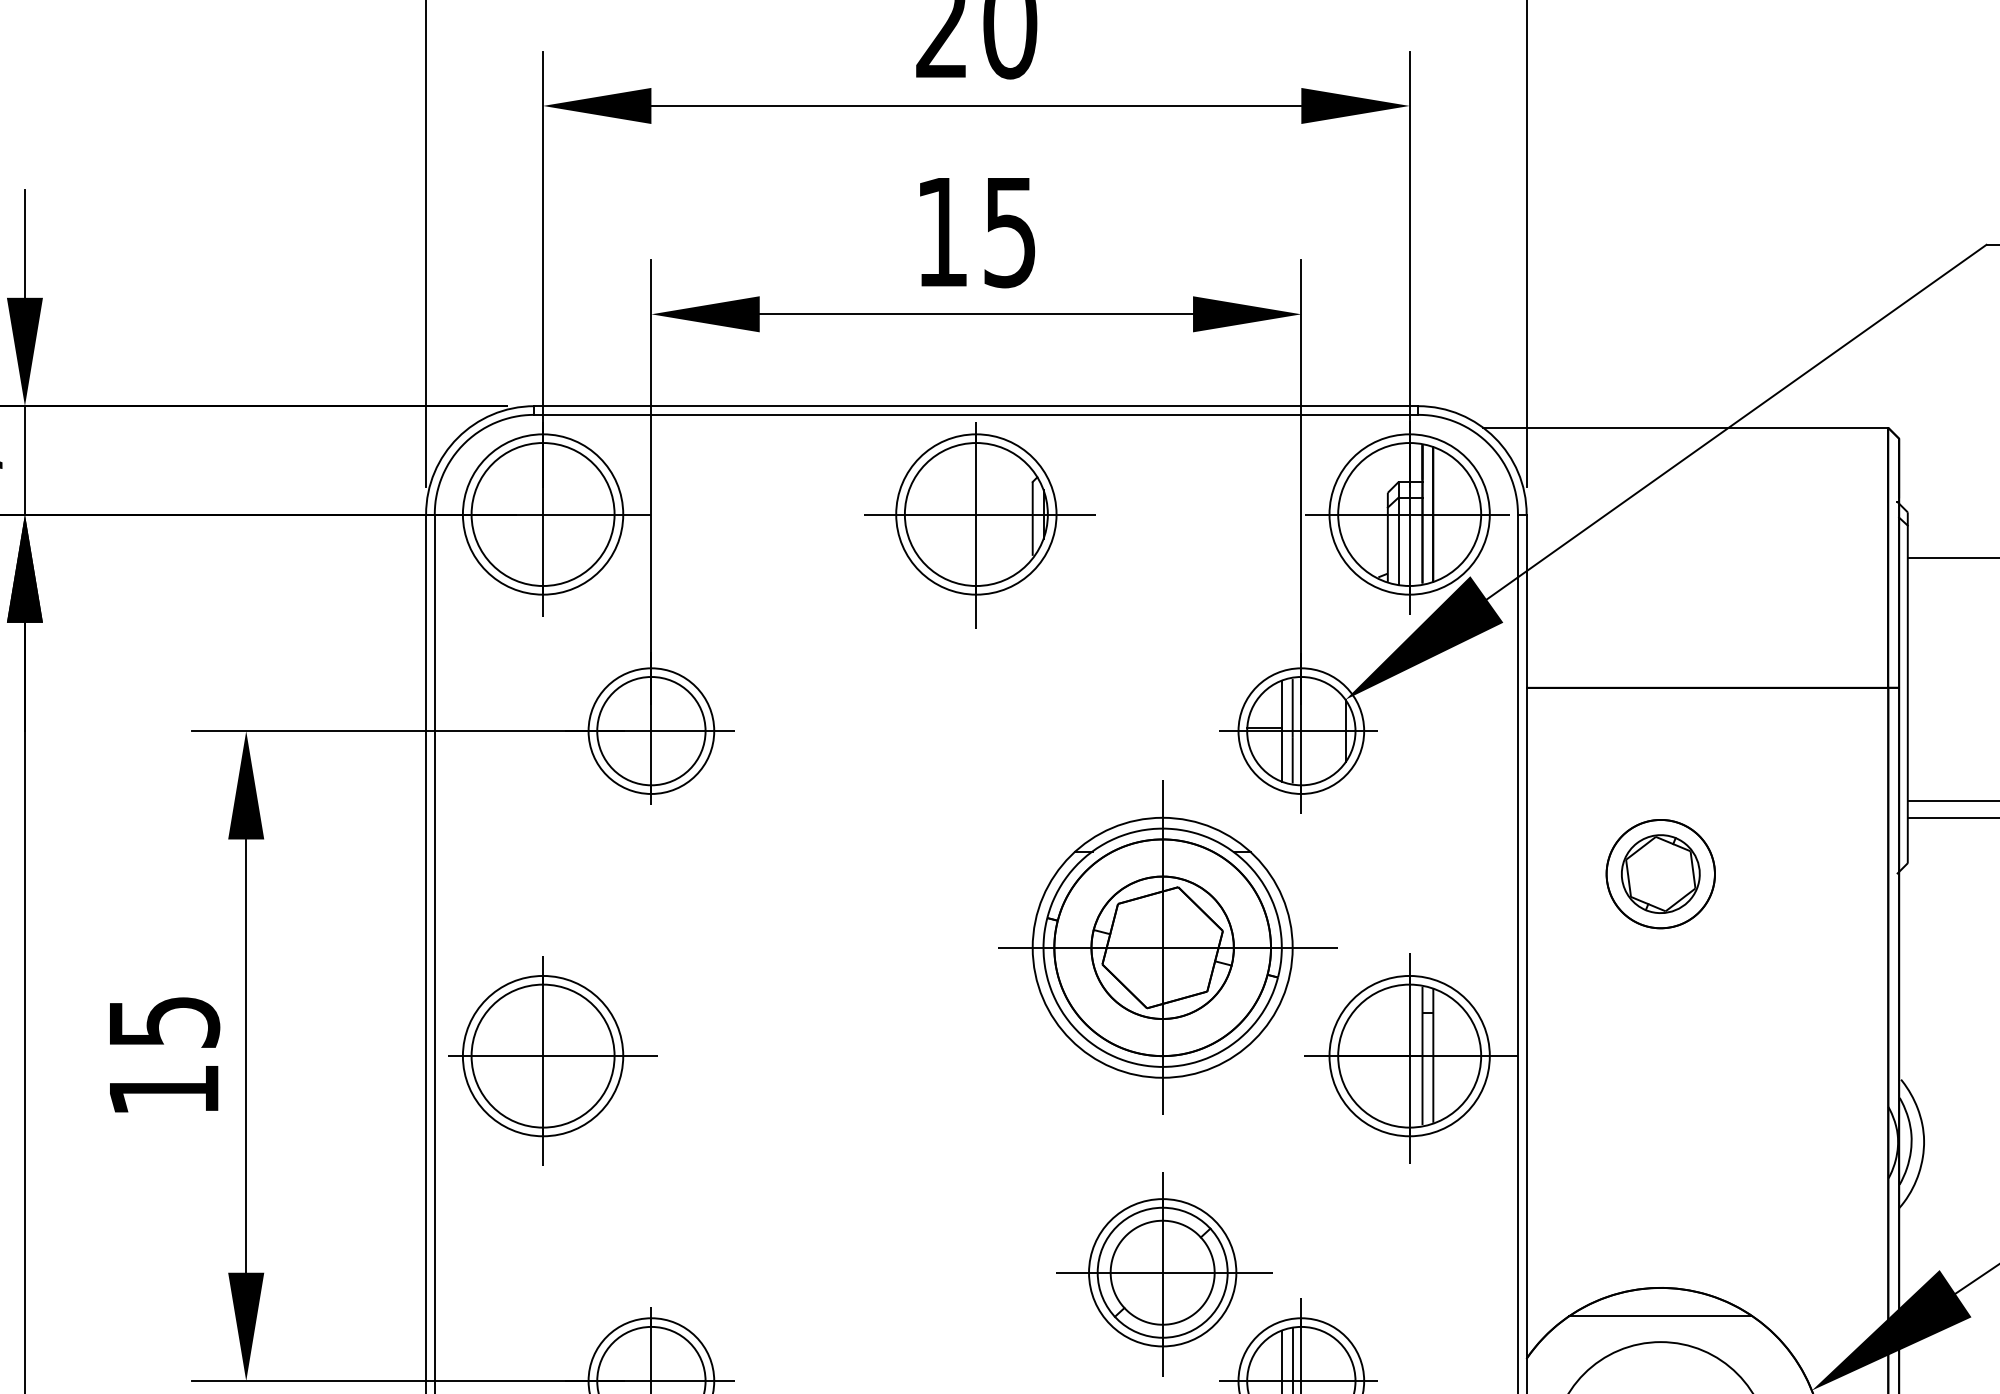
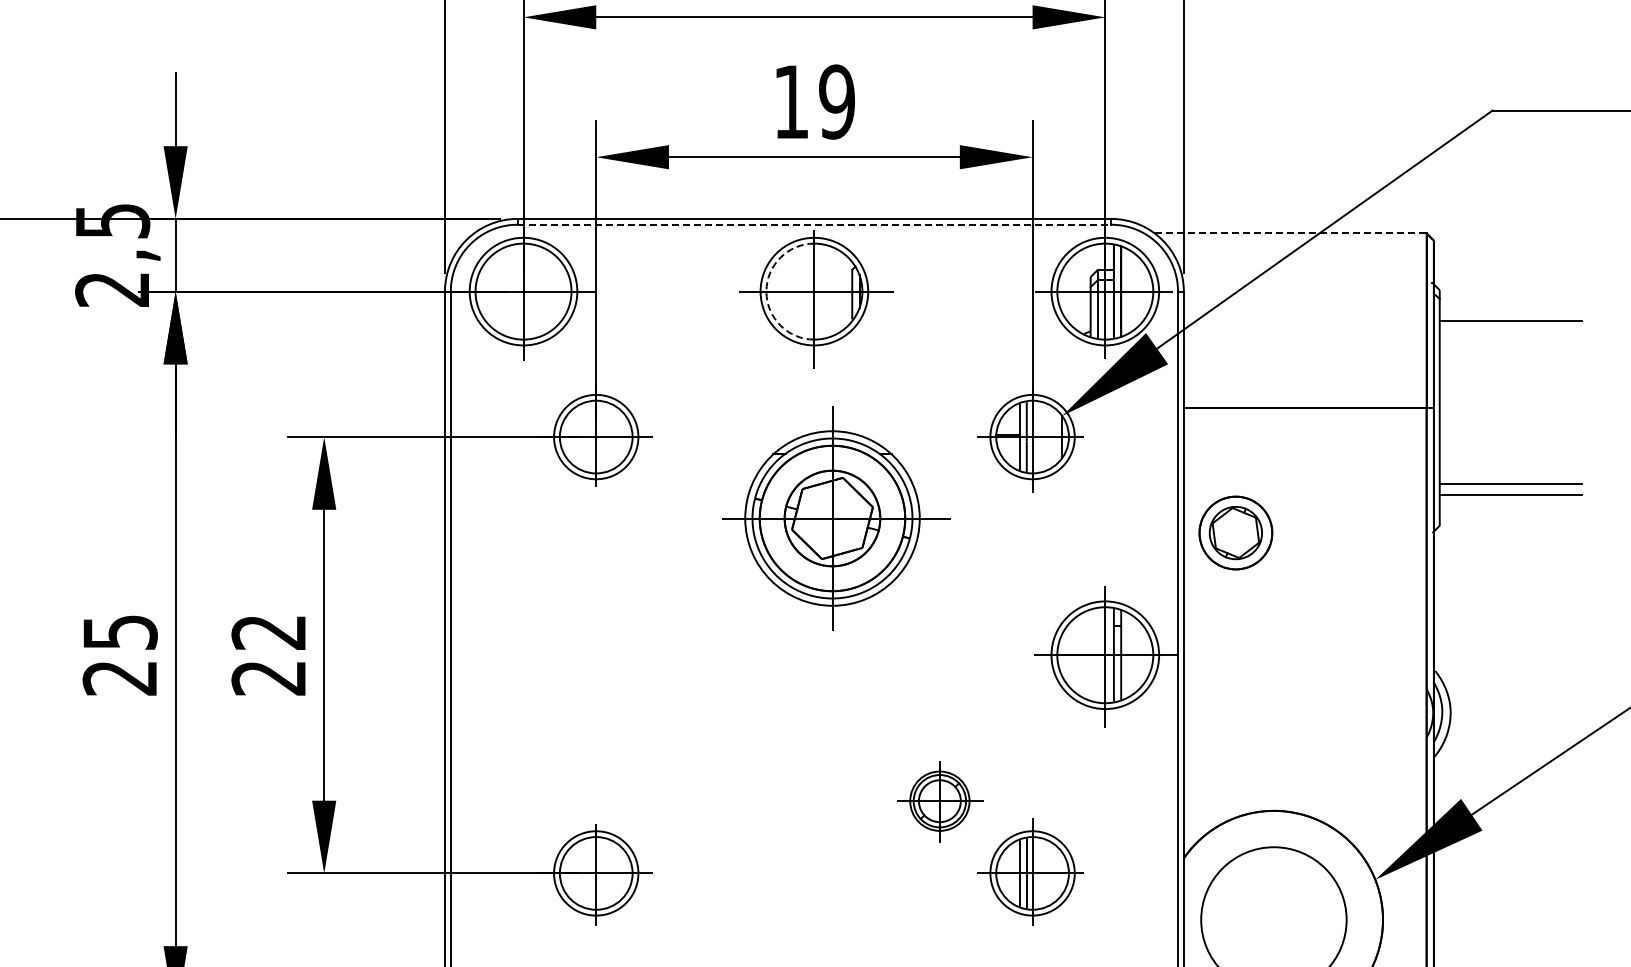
text: (1009, 231) -> (836, 101), 15 -> 19
line: (976, 414) -> (814, 224), solid -> dashed
line: (1685, 427) -> (1290, 233), solid -> dashed
arc: (904, 514) -> (766, 291), solid -> dashed
part: (1660, 873) -> (1235, 532), moved
part: (1168, 947) -> (836, 518), moved
text: (163, 1056) -> (268, 655), 15 -> 22
part: (553, 1060) -> (530, 658), removed
part: (1164, 1273) -> (940, 801), size x0.6
line: (1660, 1315) -> (1273, 829), removed

